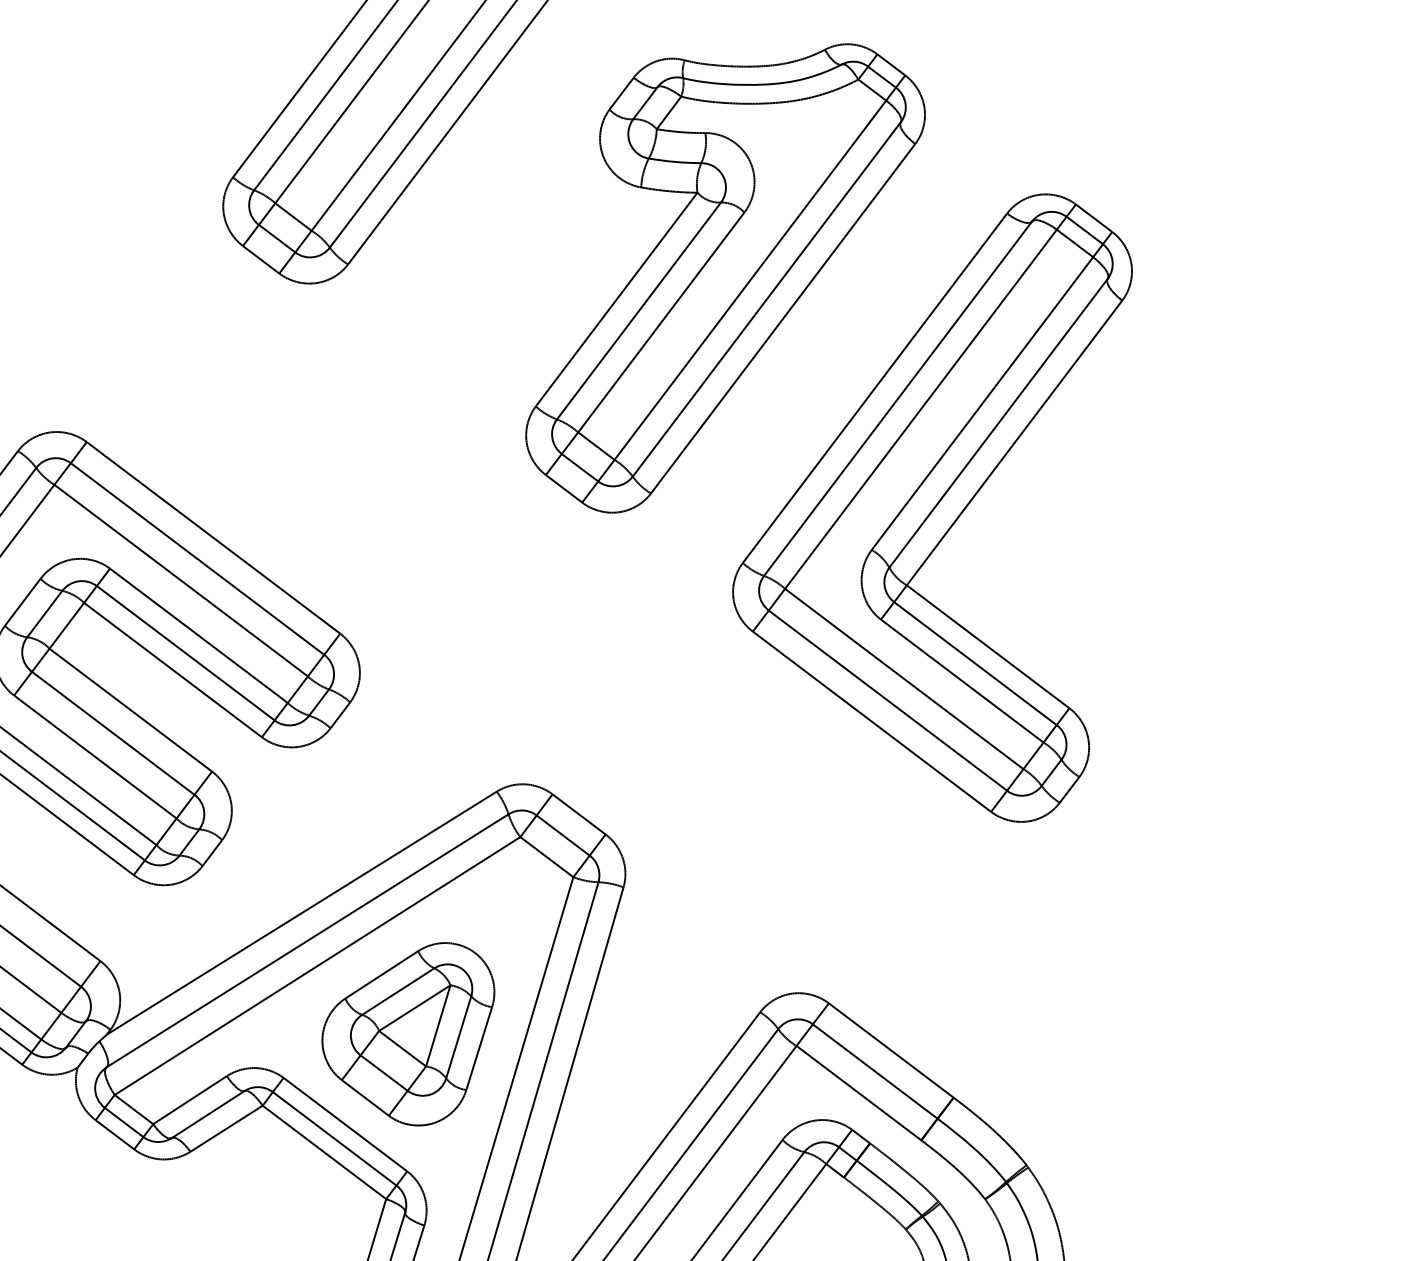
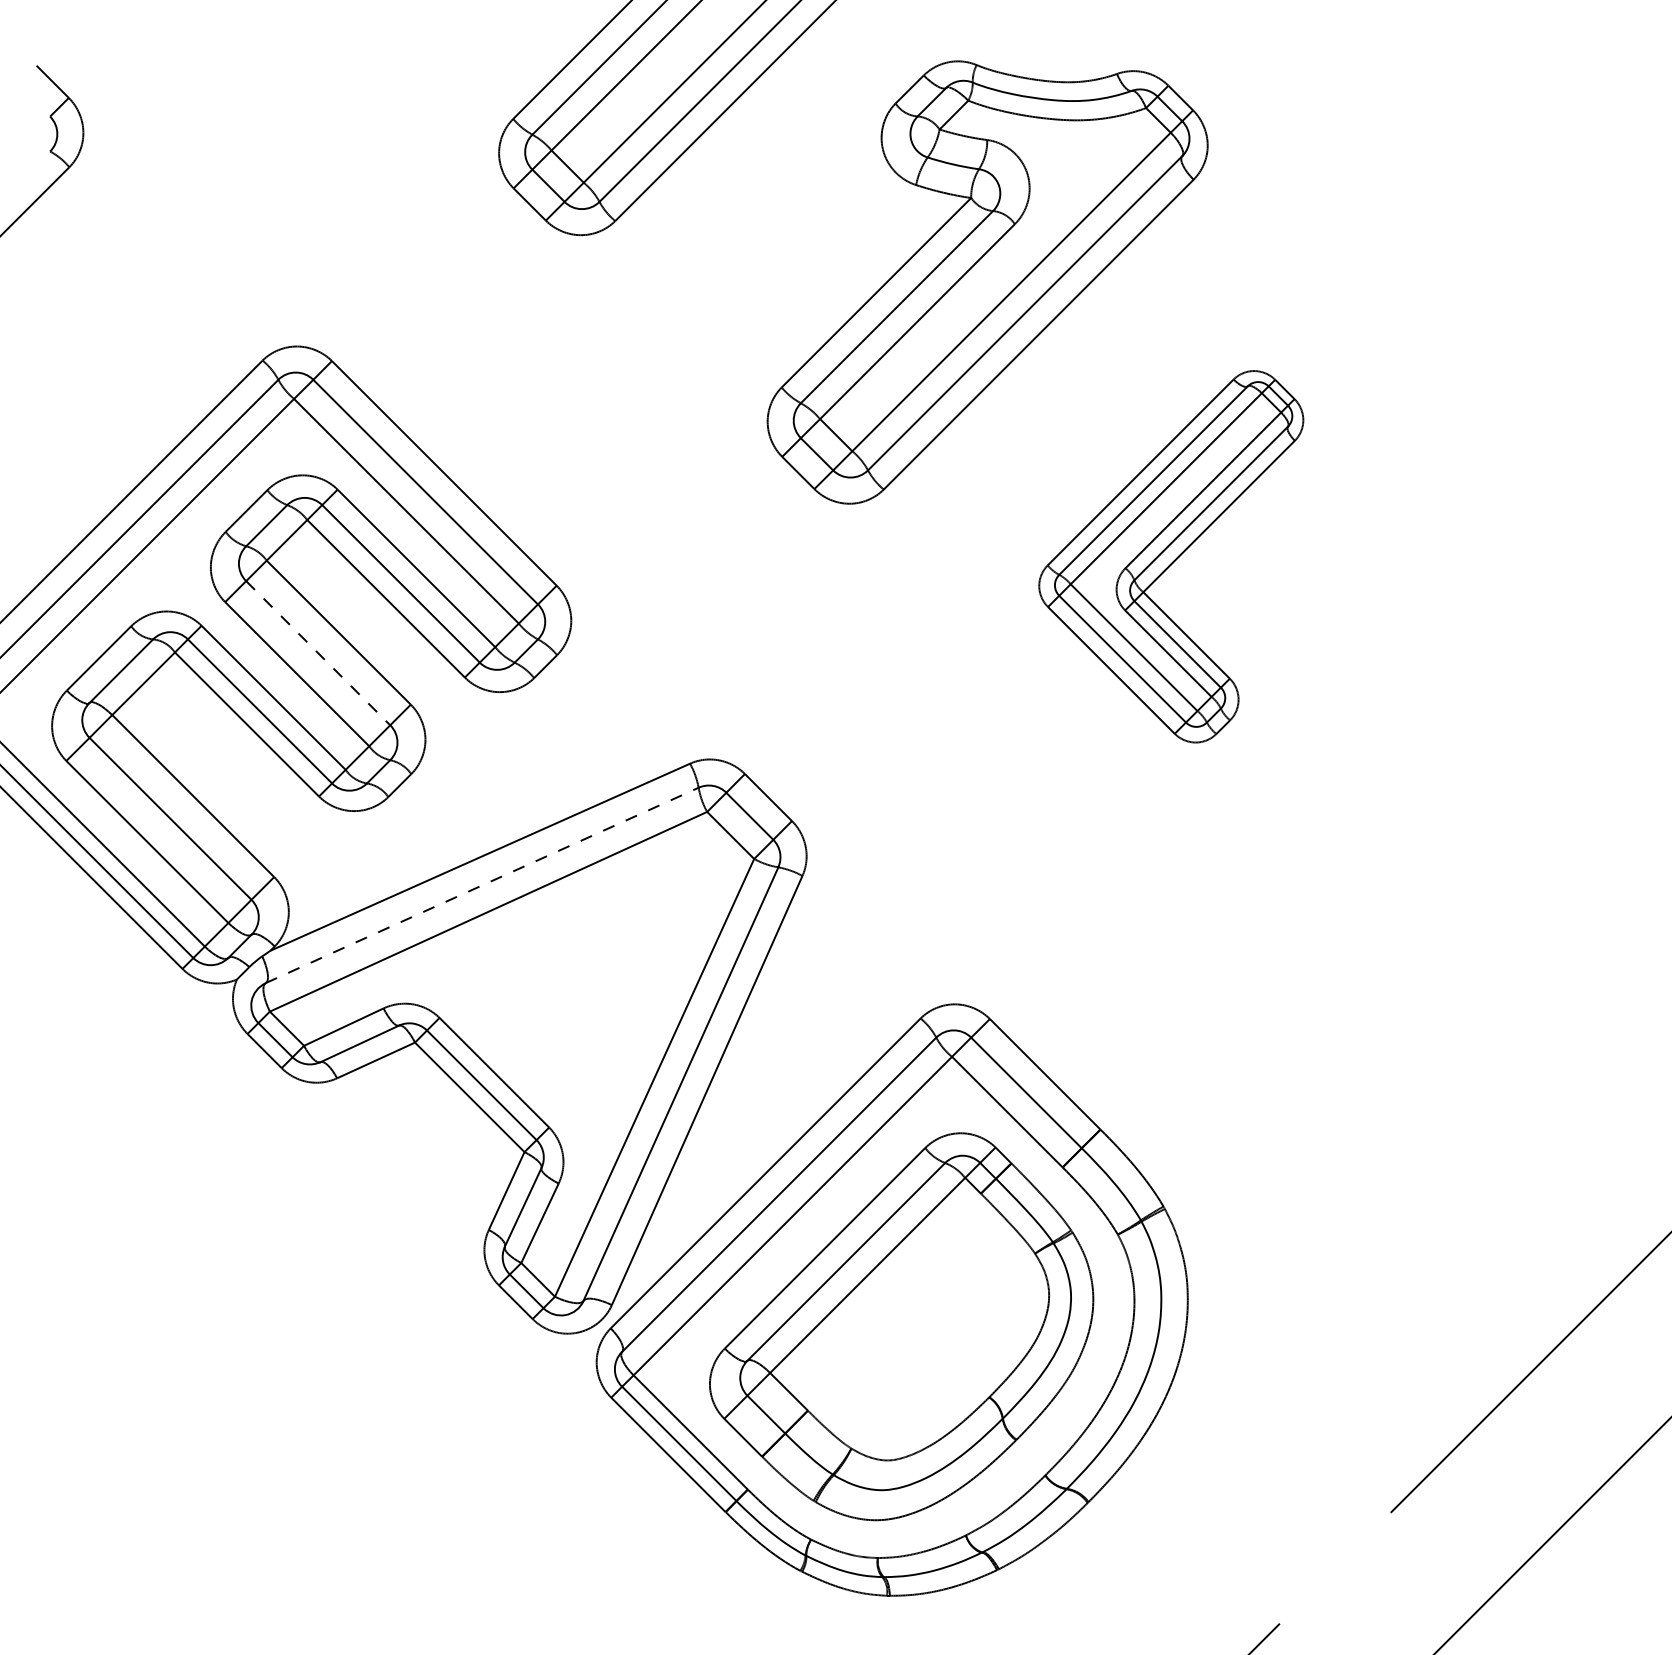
part: (945, 520) -> (1171, 556), size x0.6
line: (113, 733) -> (318, 653), solid -> dashed
line: (307, 940) -> (482, 885), solid -> dashed
part: (411, 1036) -> (571, 994), removed

